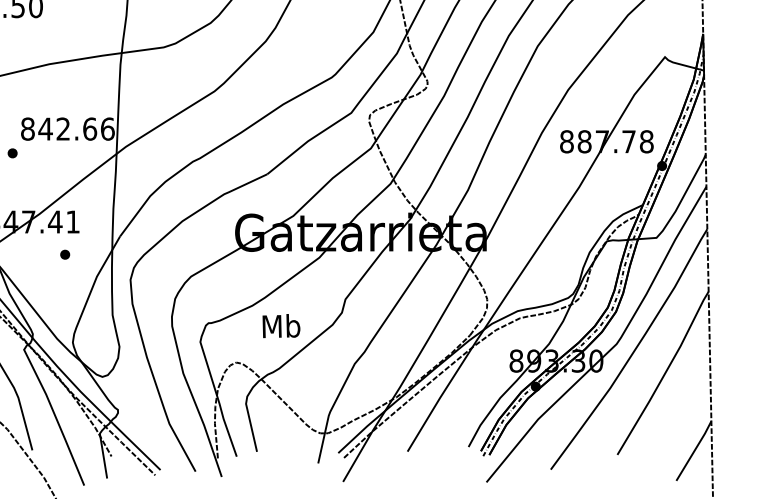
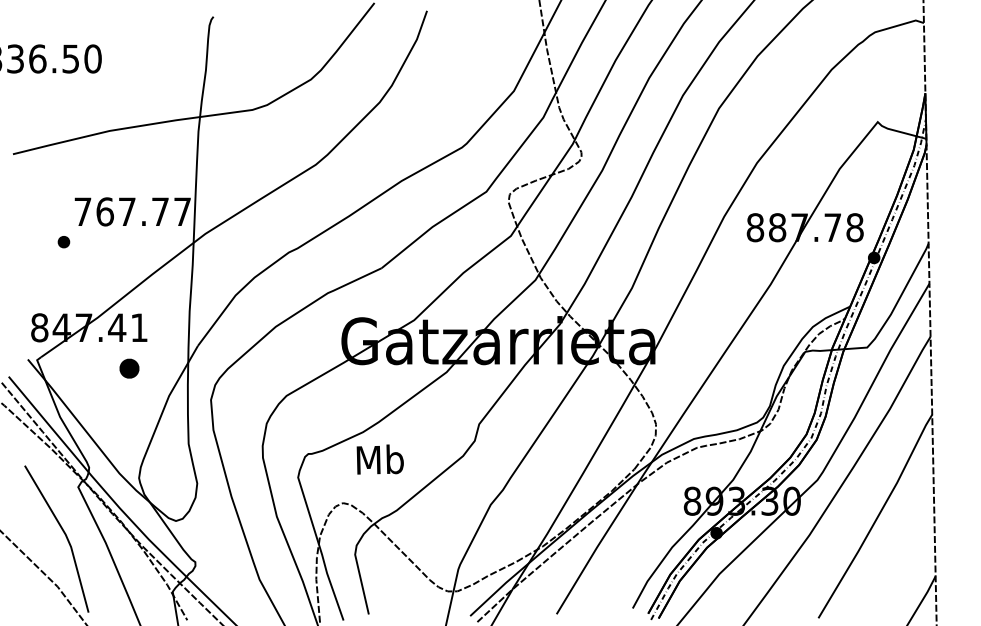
text: (67, 128) -> (132, 211), 842.66 -> 767.77
part: (65, 254) -> (129, 368), size x1.6
text: (280, 326) -> (379, 459), moved

